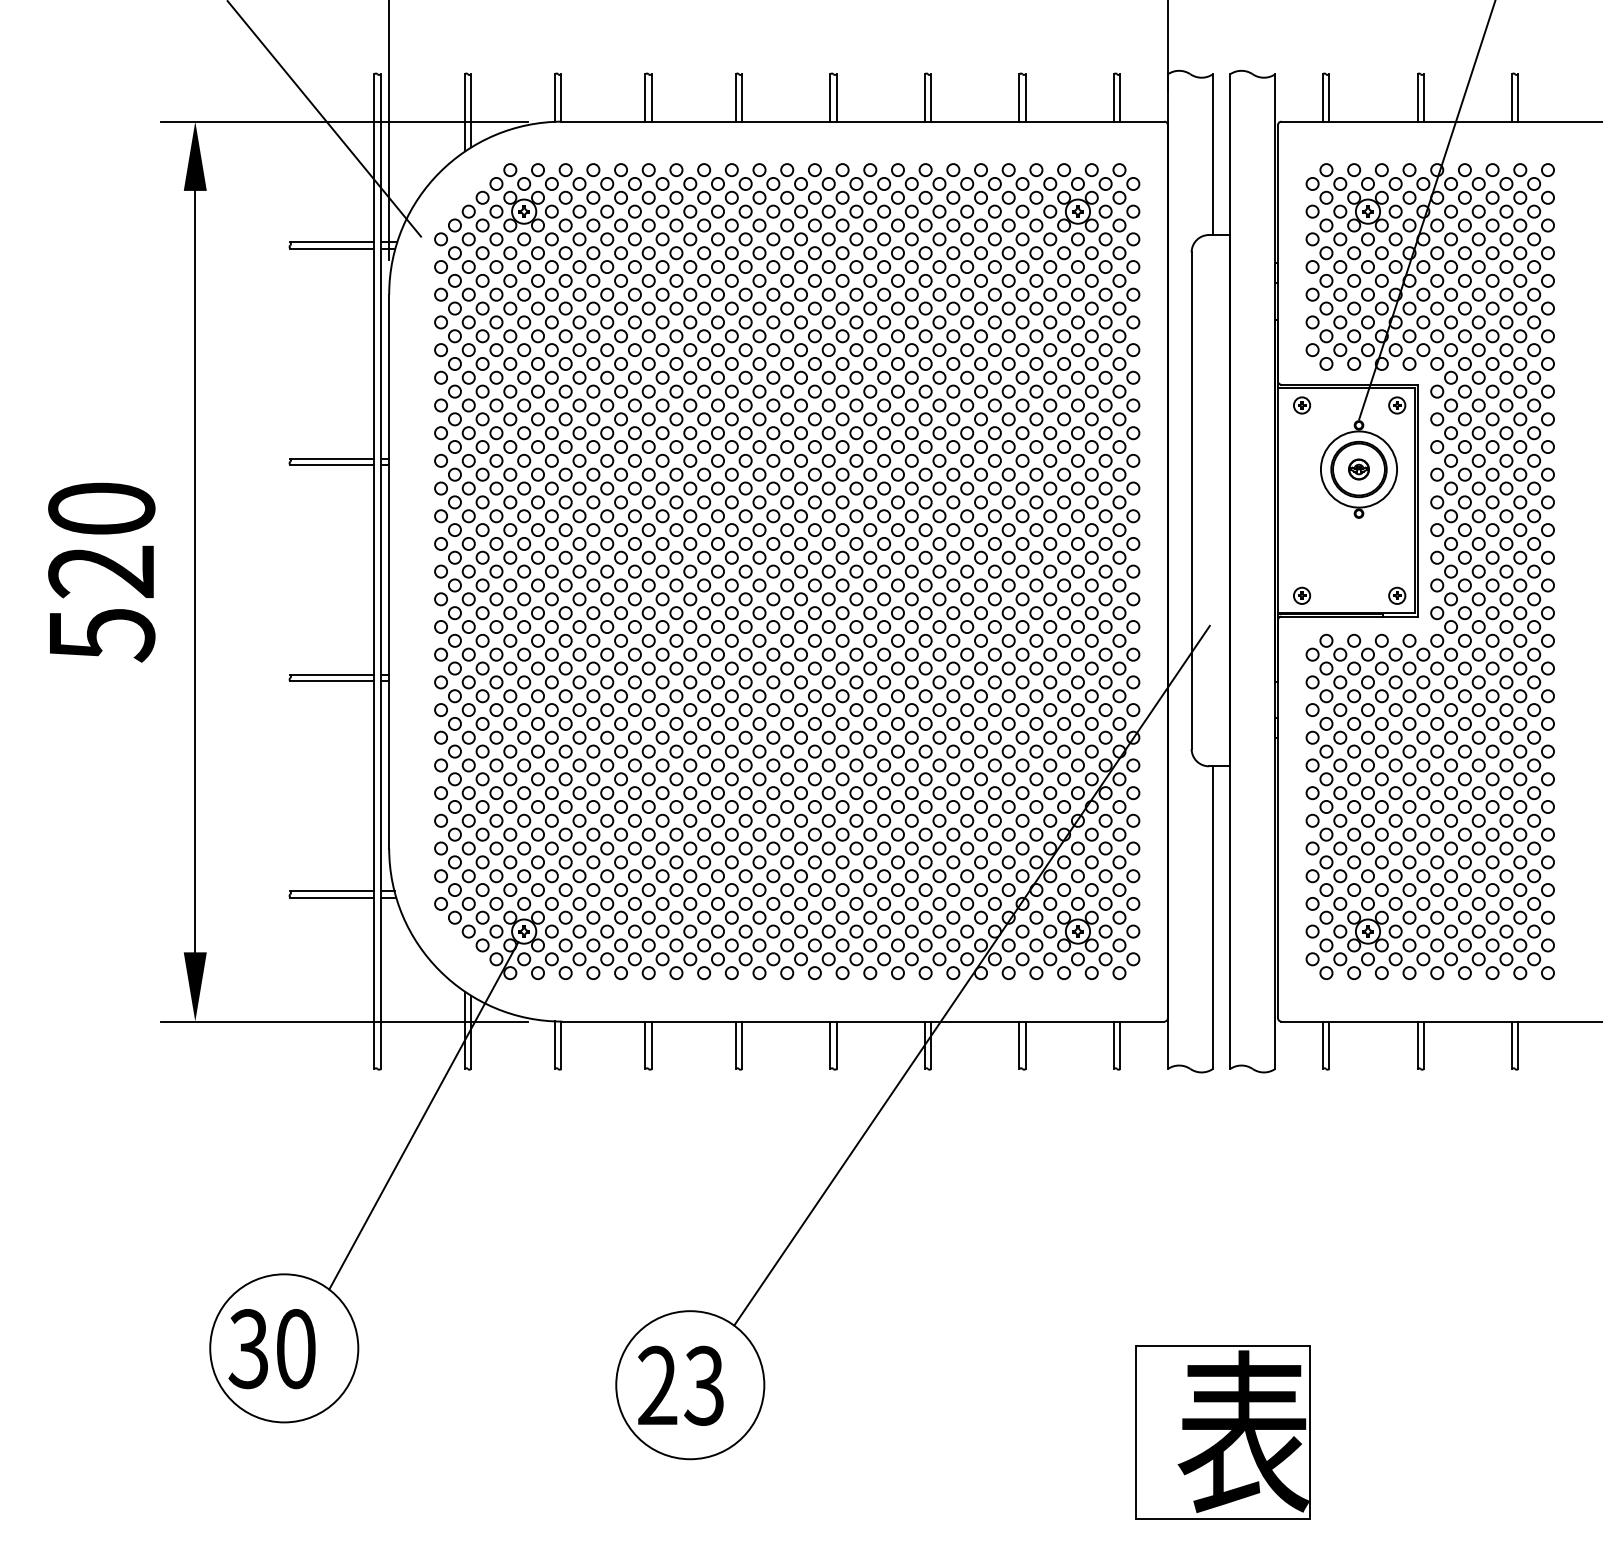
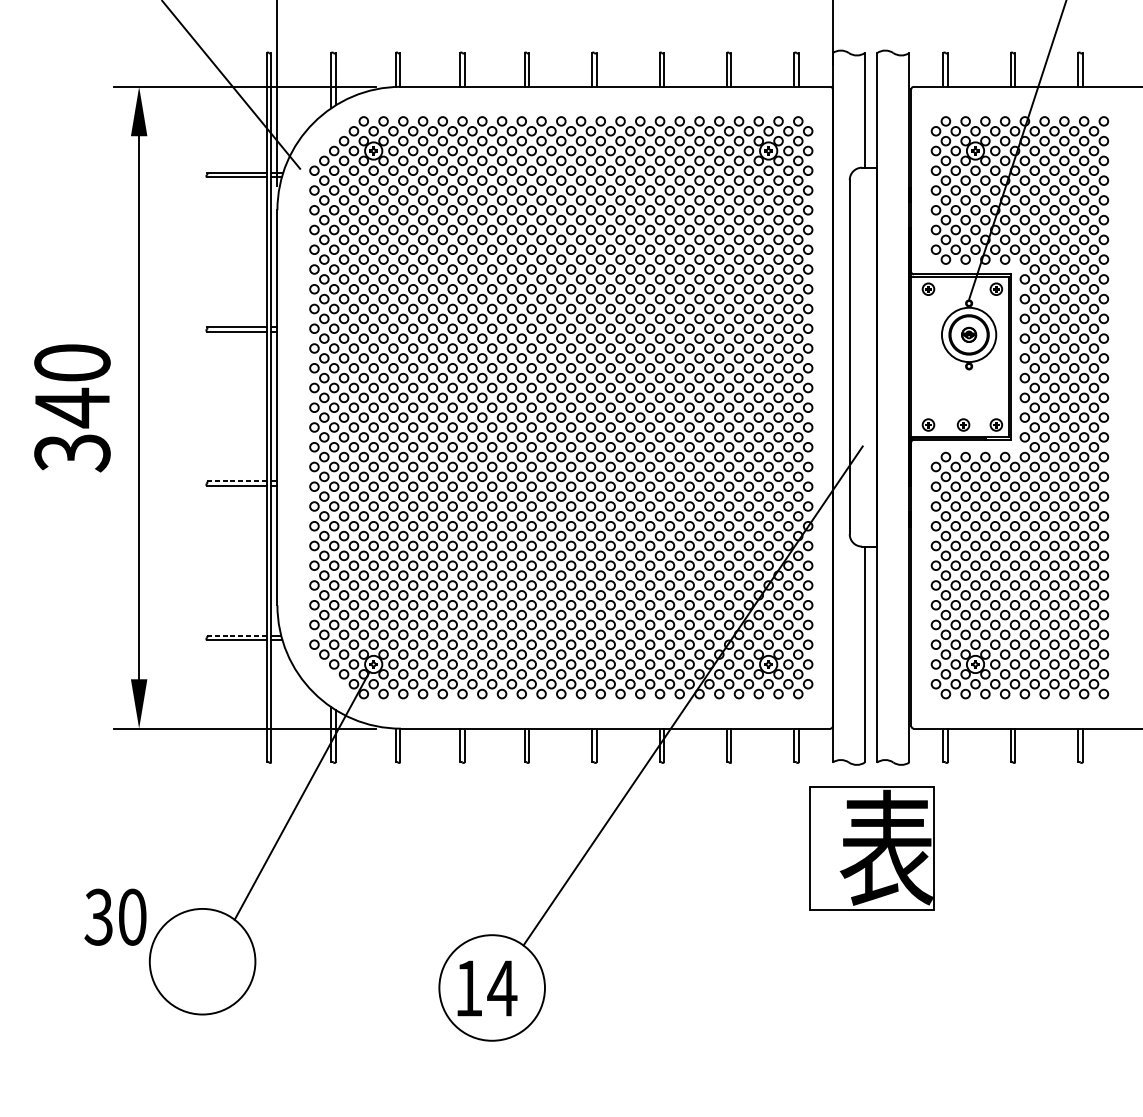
part: (1351, 595) -> (963, 424), added
text: (101, 602) -> (72, 429), 520 -> 340
line: (332, 674) -> (237, 481), solid -> dashed
line: (332, 891) -> (237, 635), solid -> dashed
text: (271, 1349) -> (115, 917), moved
text: (681, 1385) -> (485, 988), 23 -> 14
part: (1222, 1432) -> (871, 848), moved

